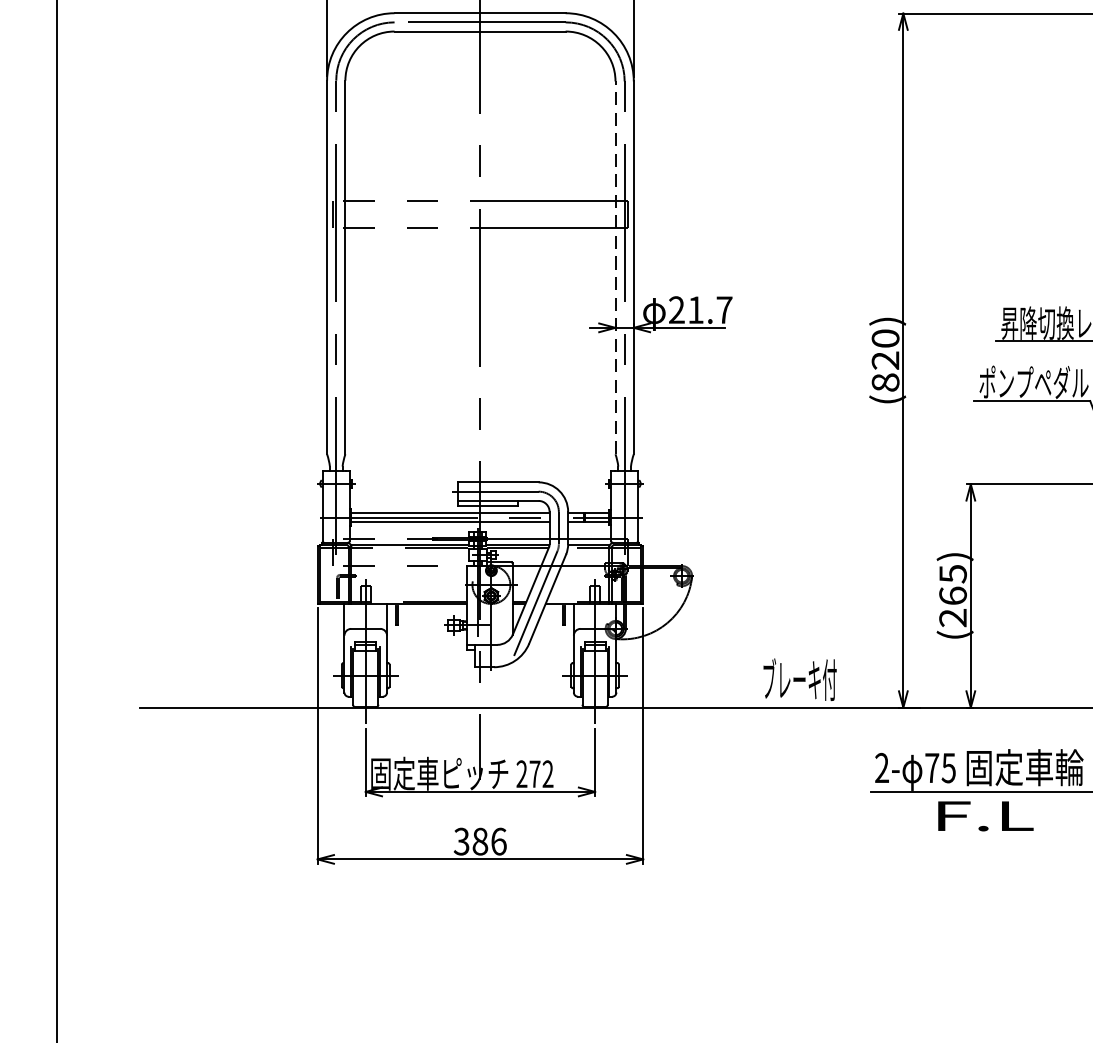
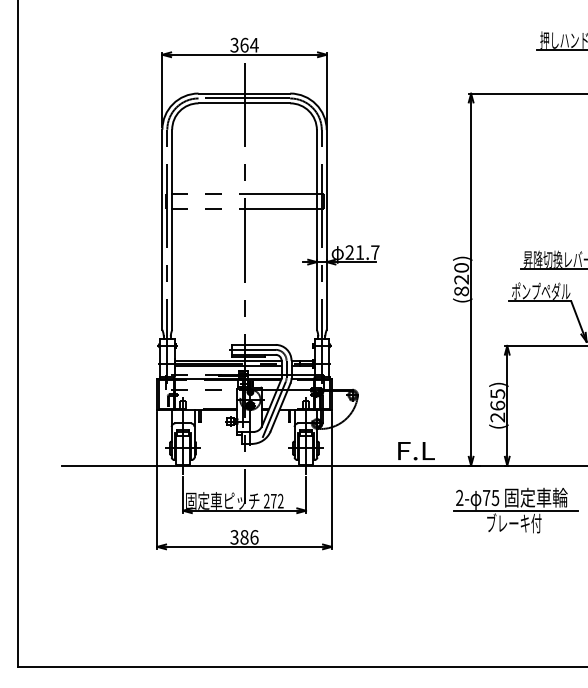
line: (614, 266) -> (316, 229), dashed -> solid
text: (799, 679) -> (415, 450), ブレーキ付 -> F.L
text: (984, 815) -> (514, 523), F.L -> ブレーキ付

